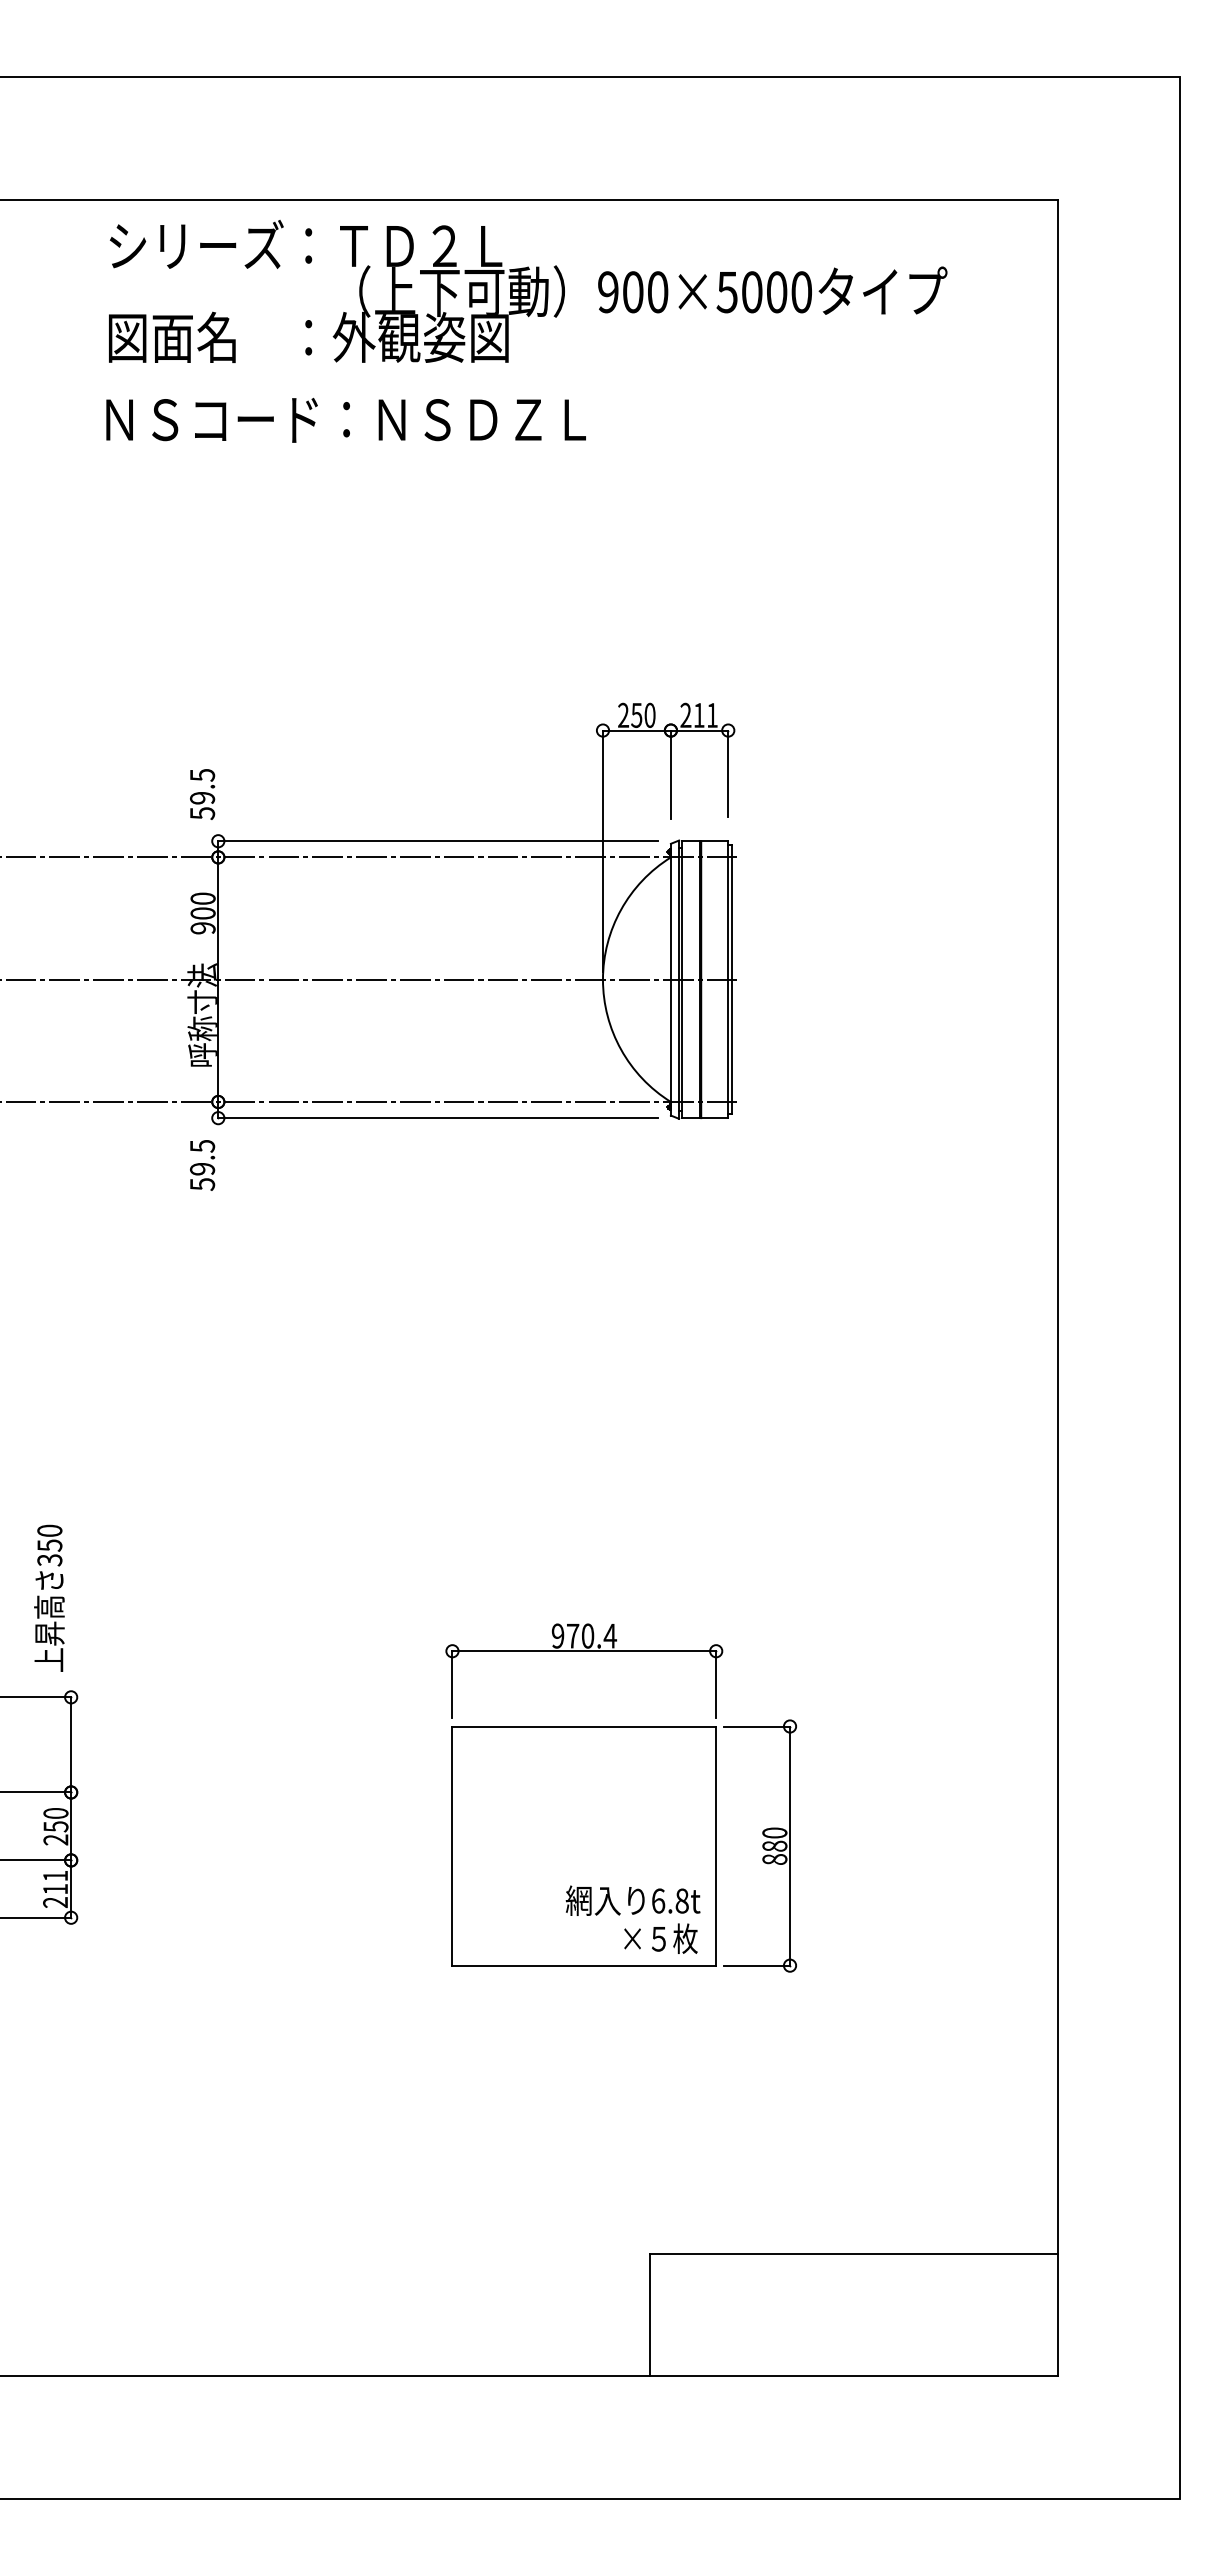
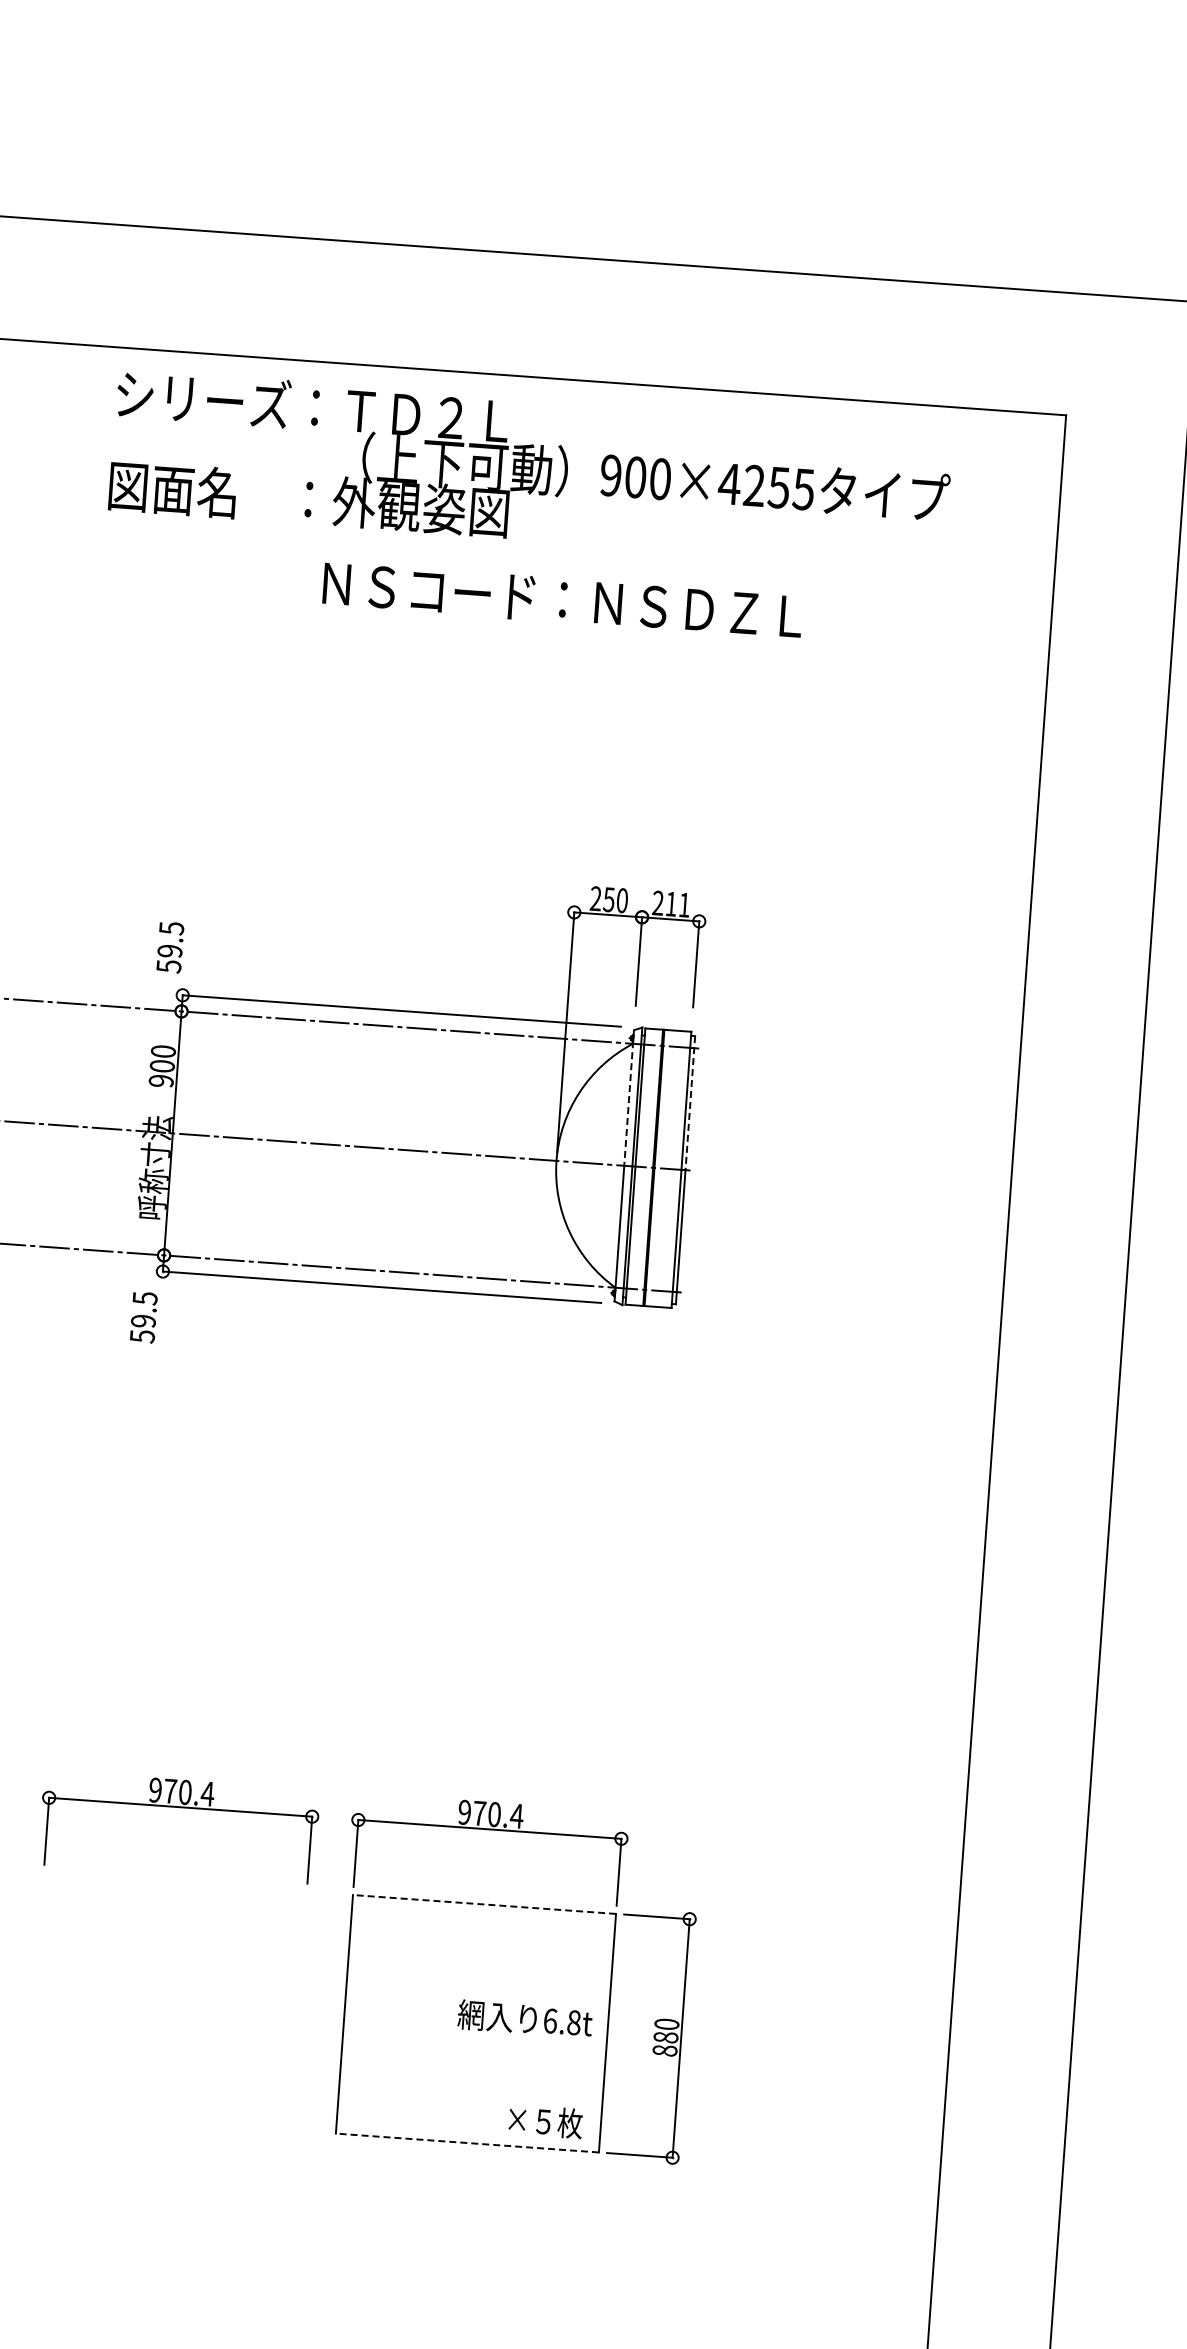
text: (763, 292) -> (765, 486), 900×5000 -> 900×4255
text: (345, 419) -> (562, 599), moved
line: (670, 911) -> (628, 1097), solid -> dashed
line: (732, 913) -> (690, 1104), solid -> dashed
part: (274, 1651) -> (180, 1807), added
line: (584, 1726) -> (484, 1904), solid -> dashed
text: (632, 1900) -> (524, 2018), moved
line: (584, 1965) -> (467, 2142), solid -> dashed

